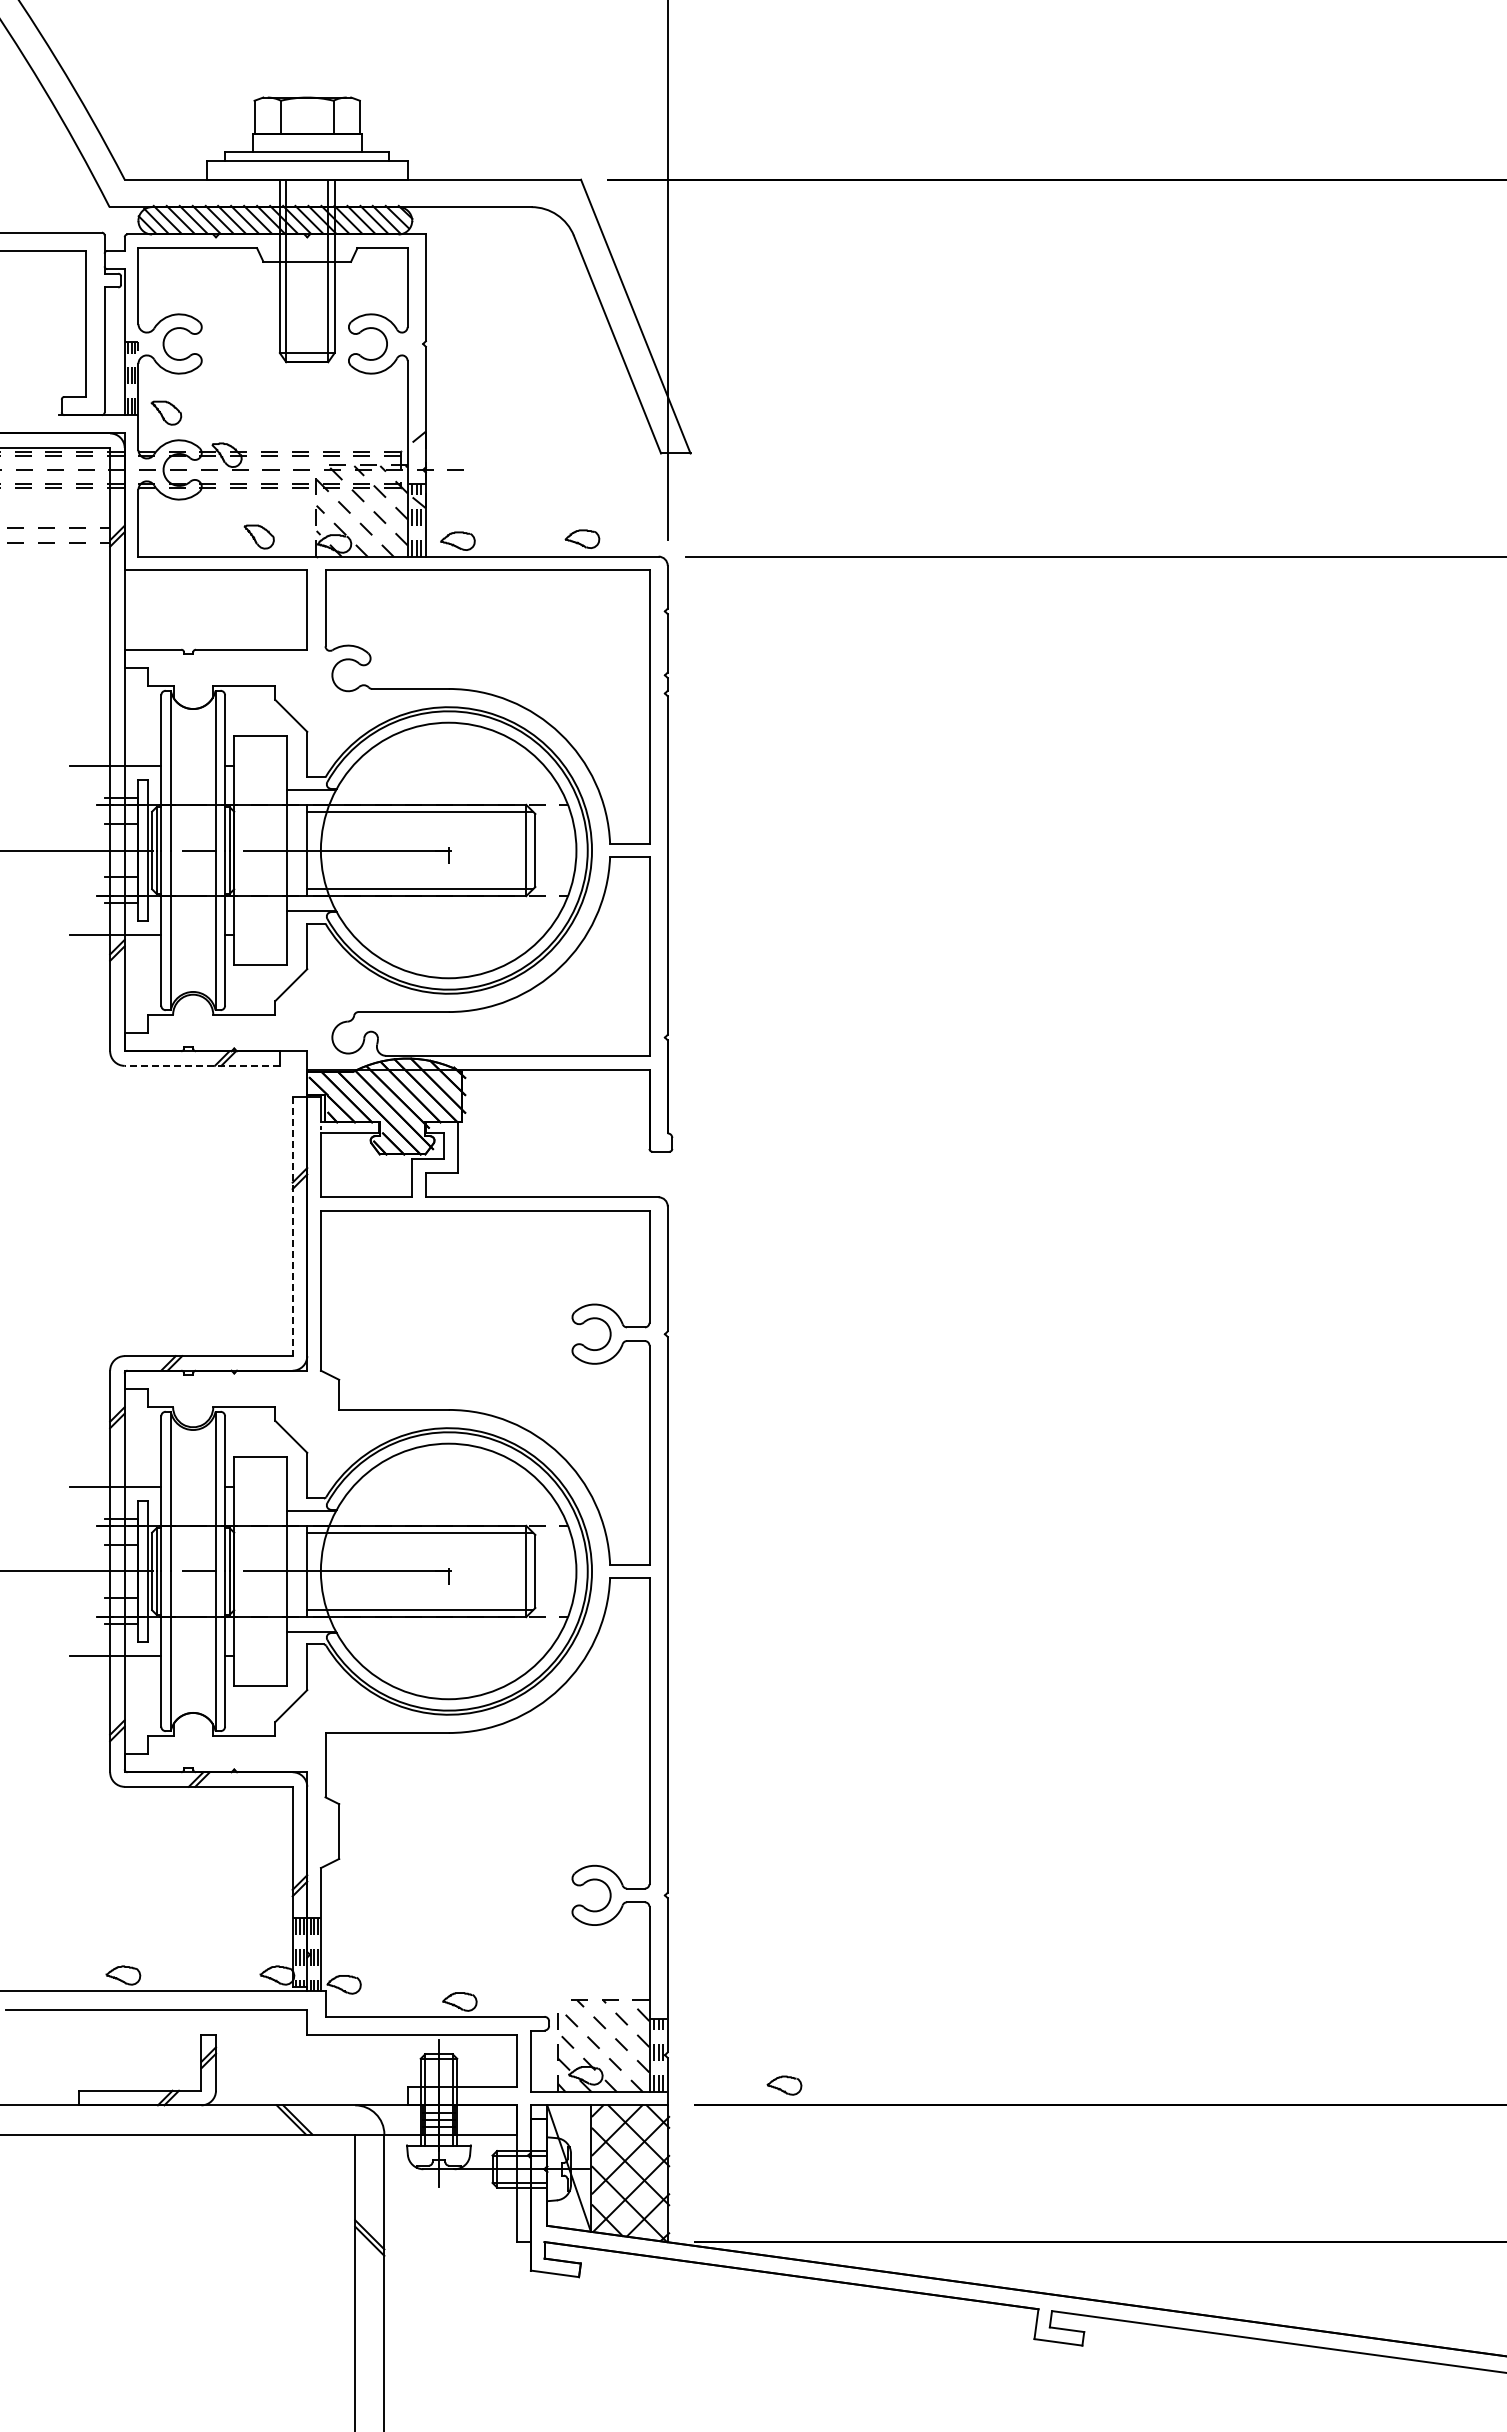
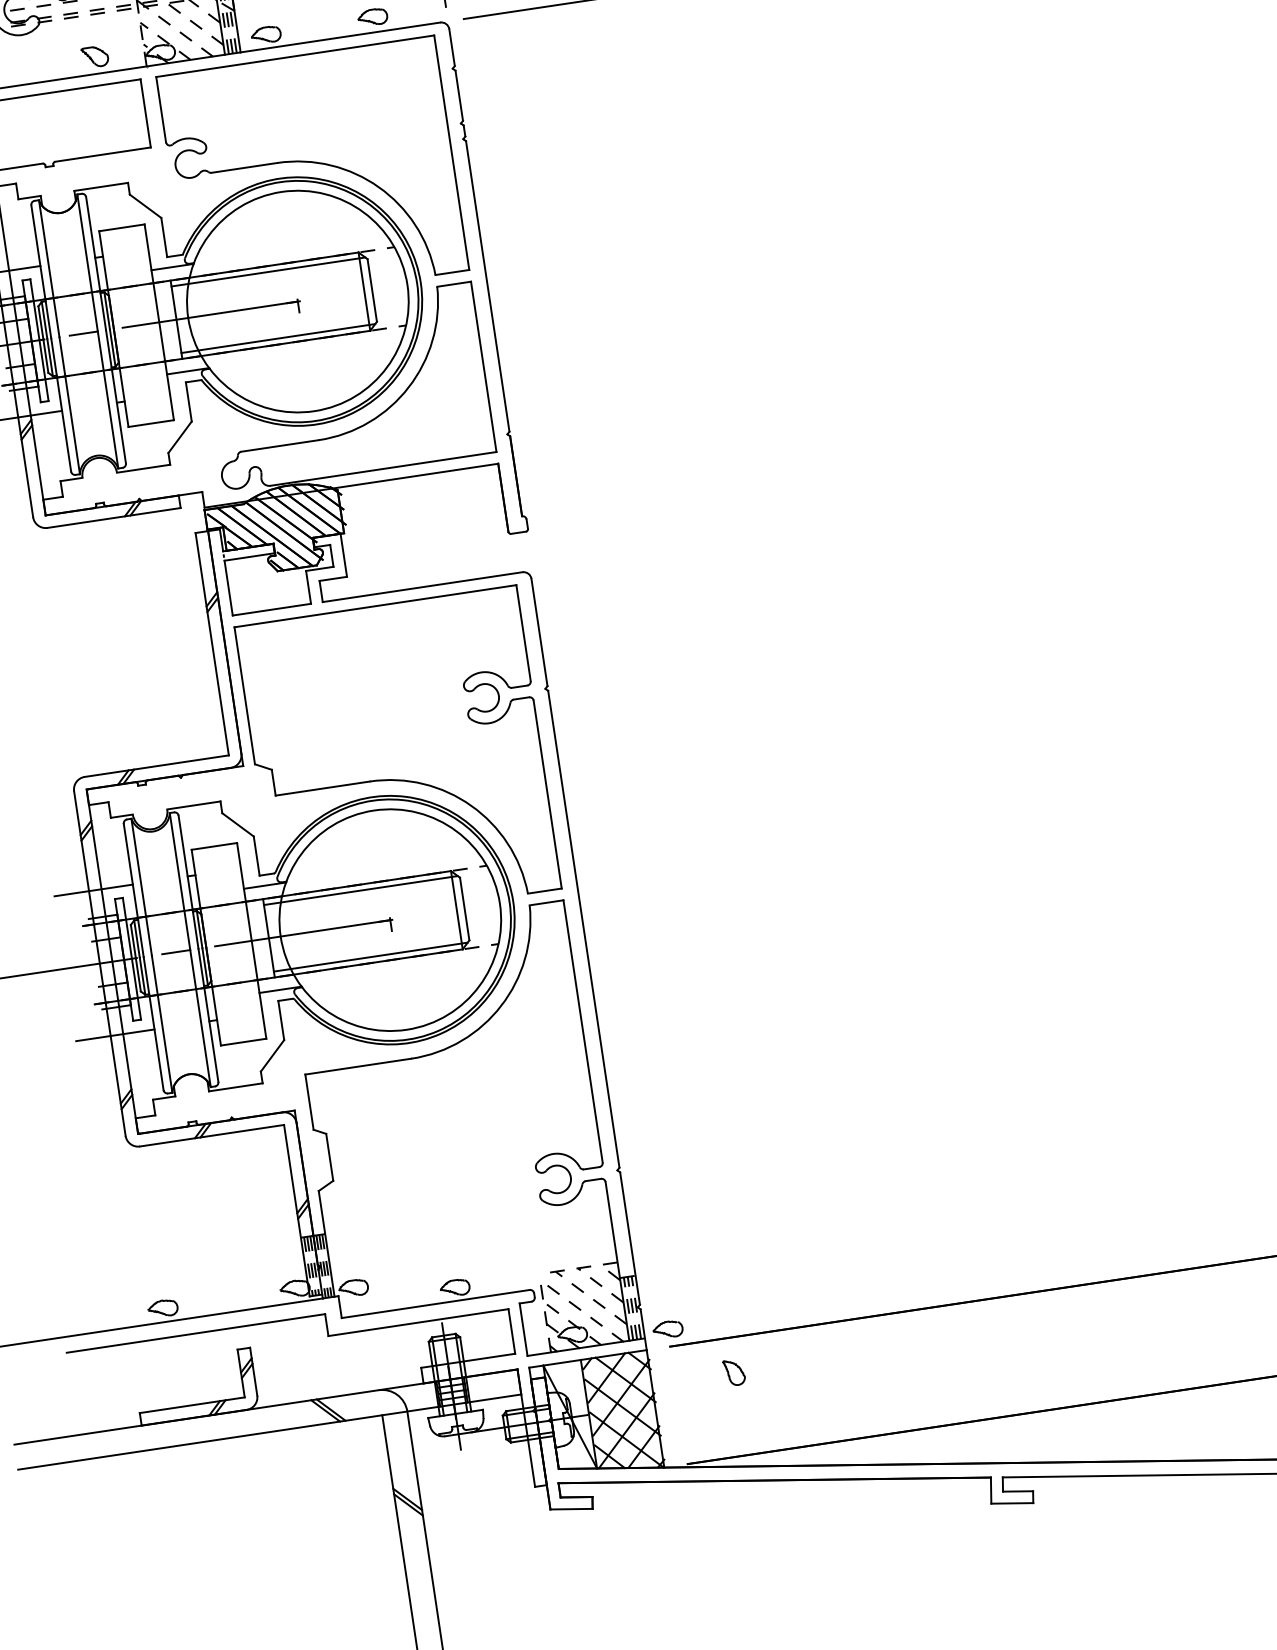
line: (202, 1065) -> (114, 517), dashed -> solid
line: (292, 1226) -> (212, 644), dashed -> solid
part: (784, 2085) -> (667, 1329), moved
part: (763, 2145) -> (734, 1372), added

